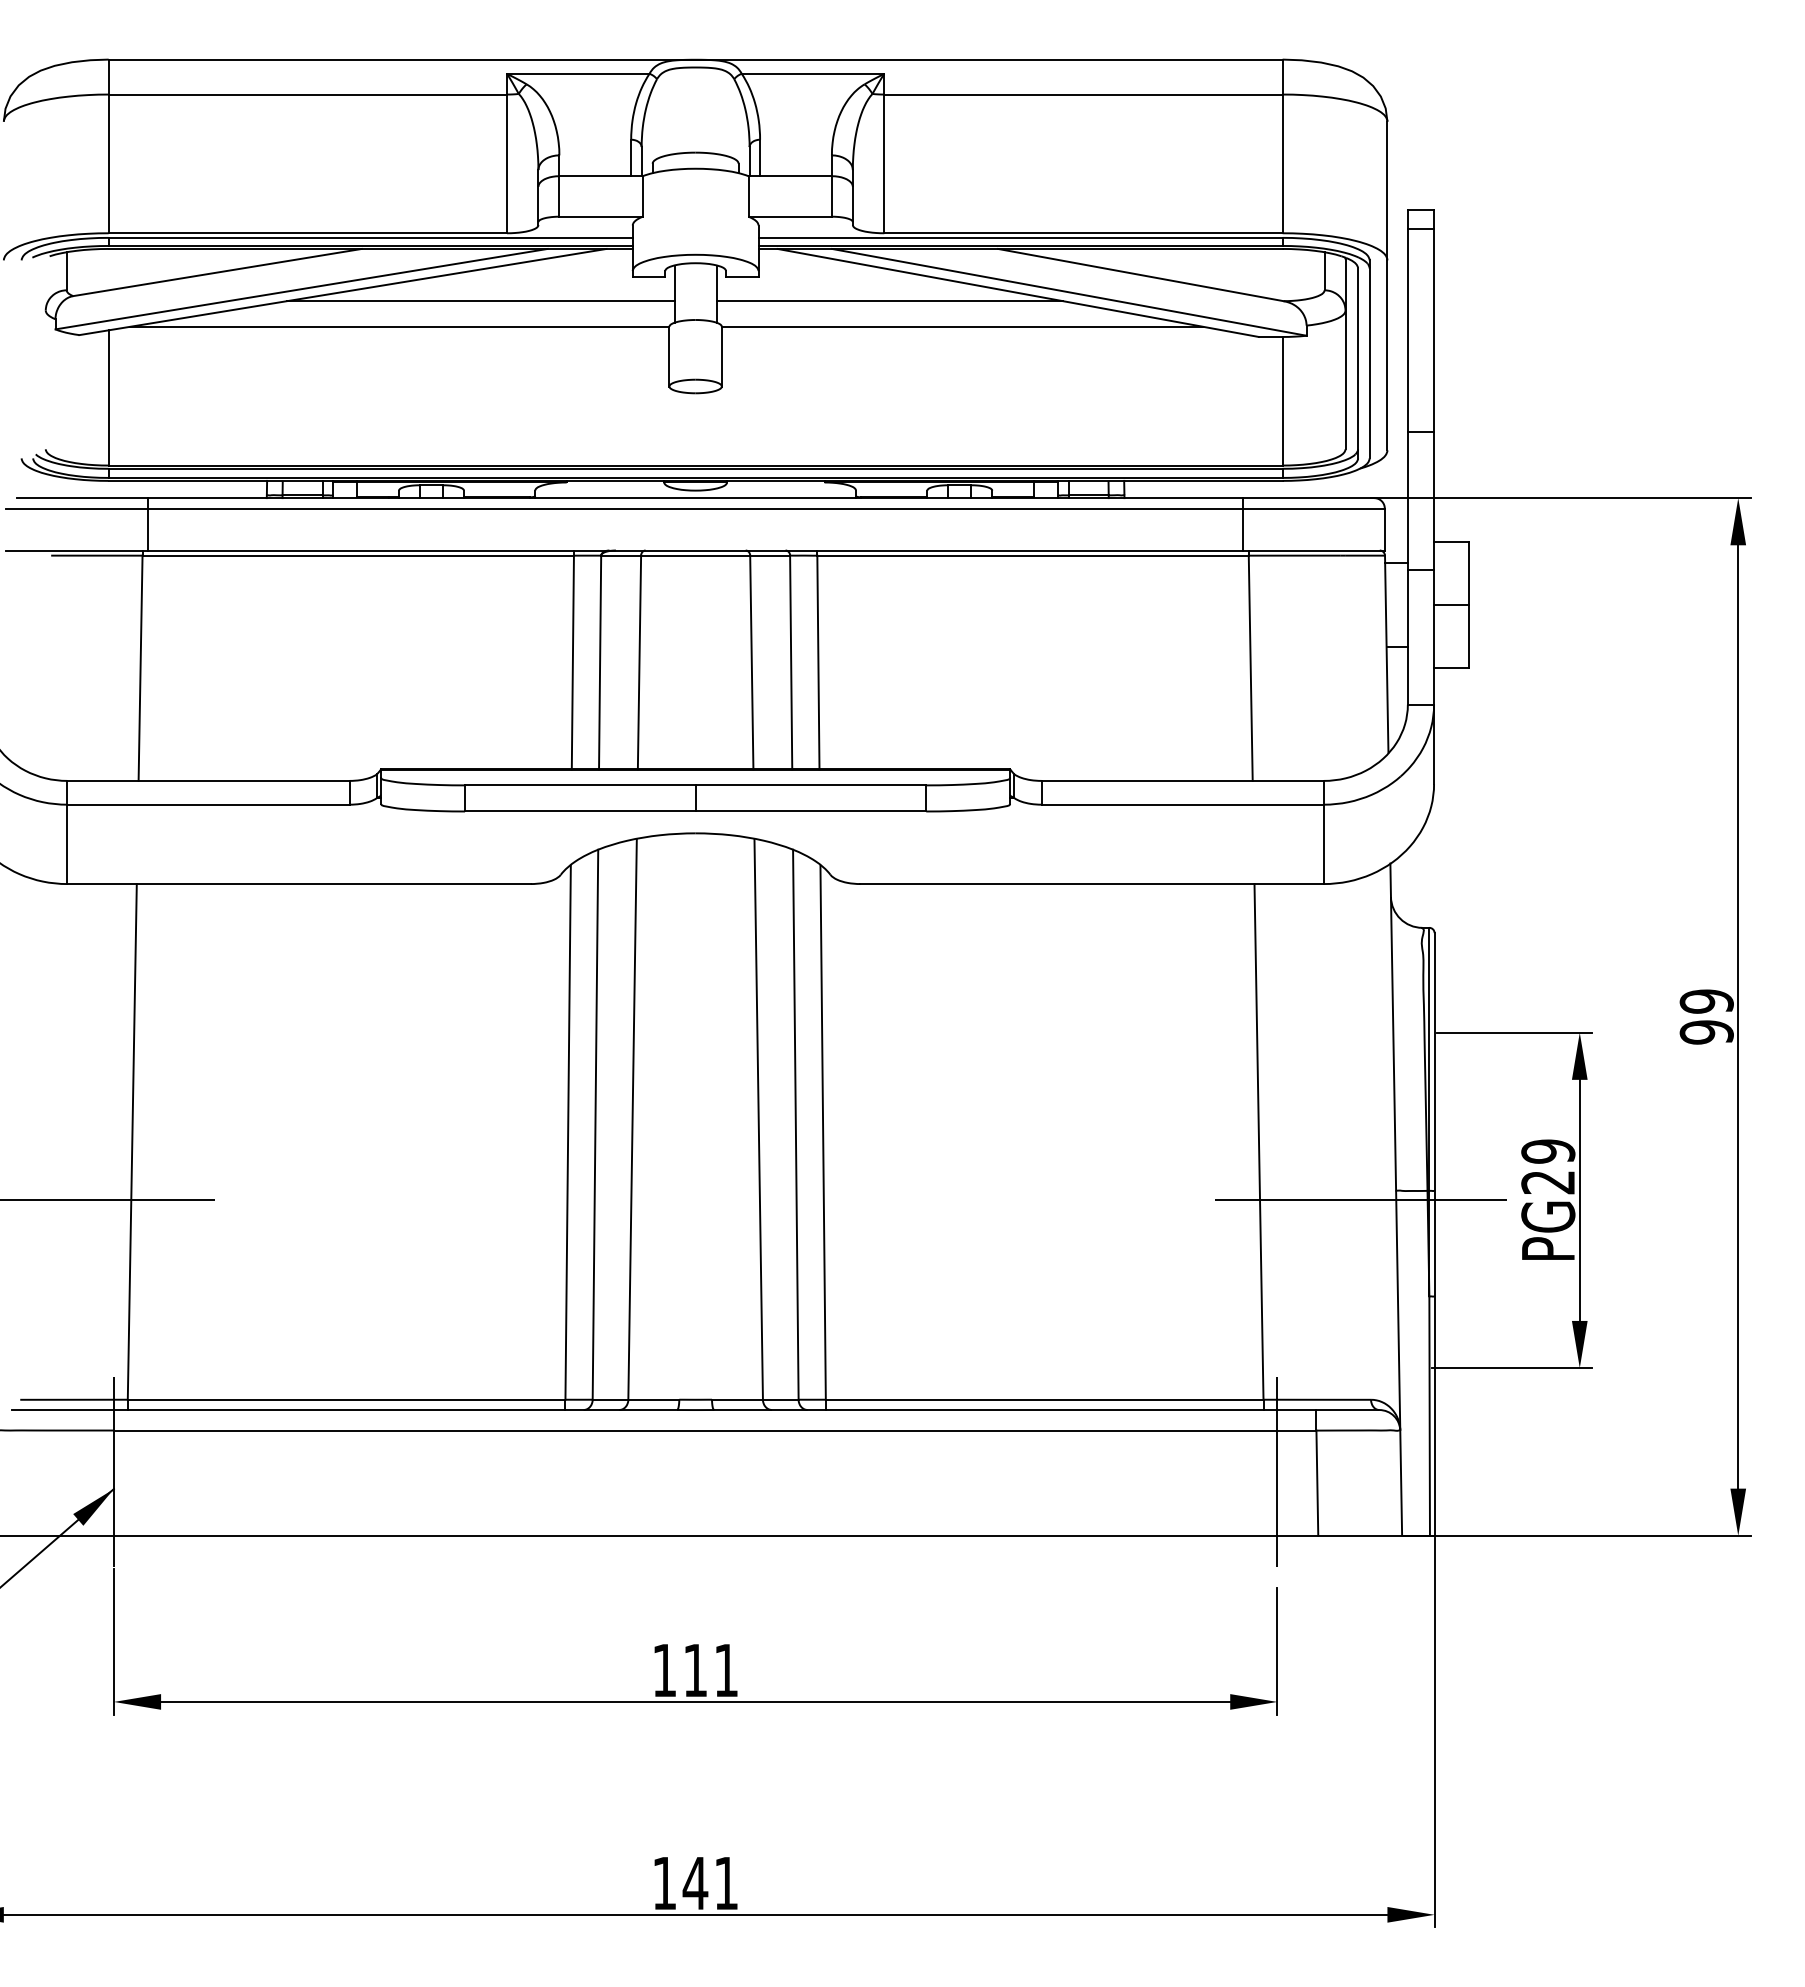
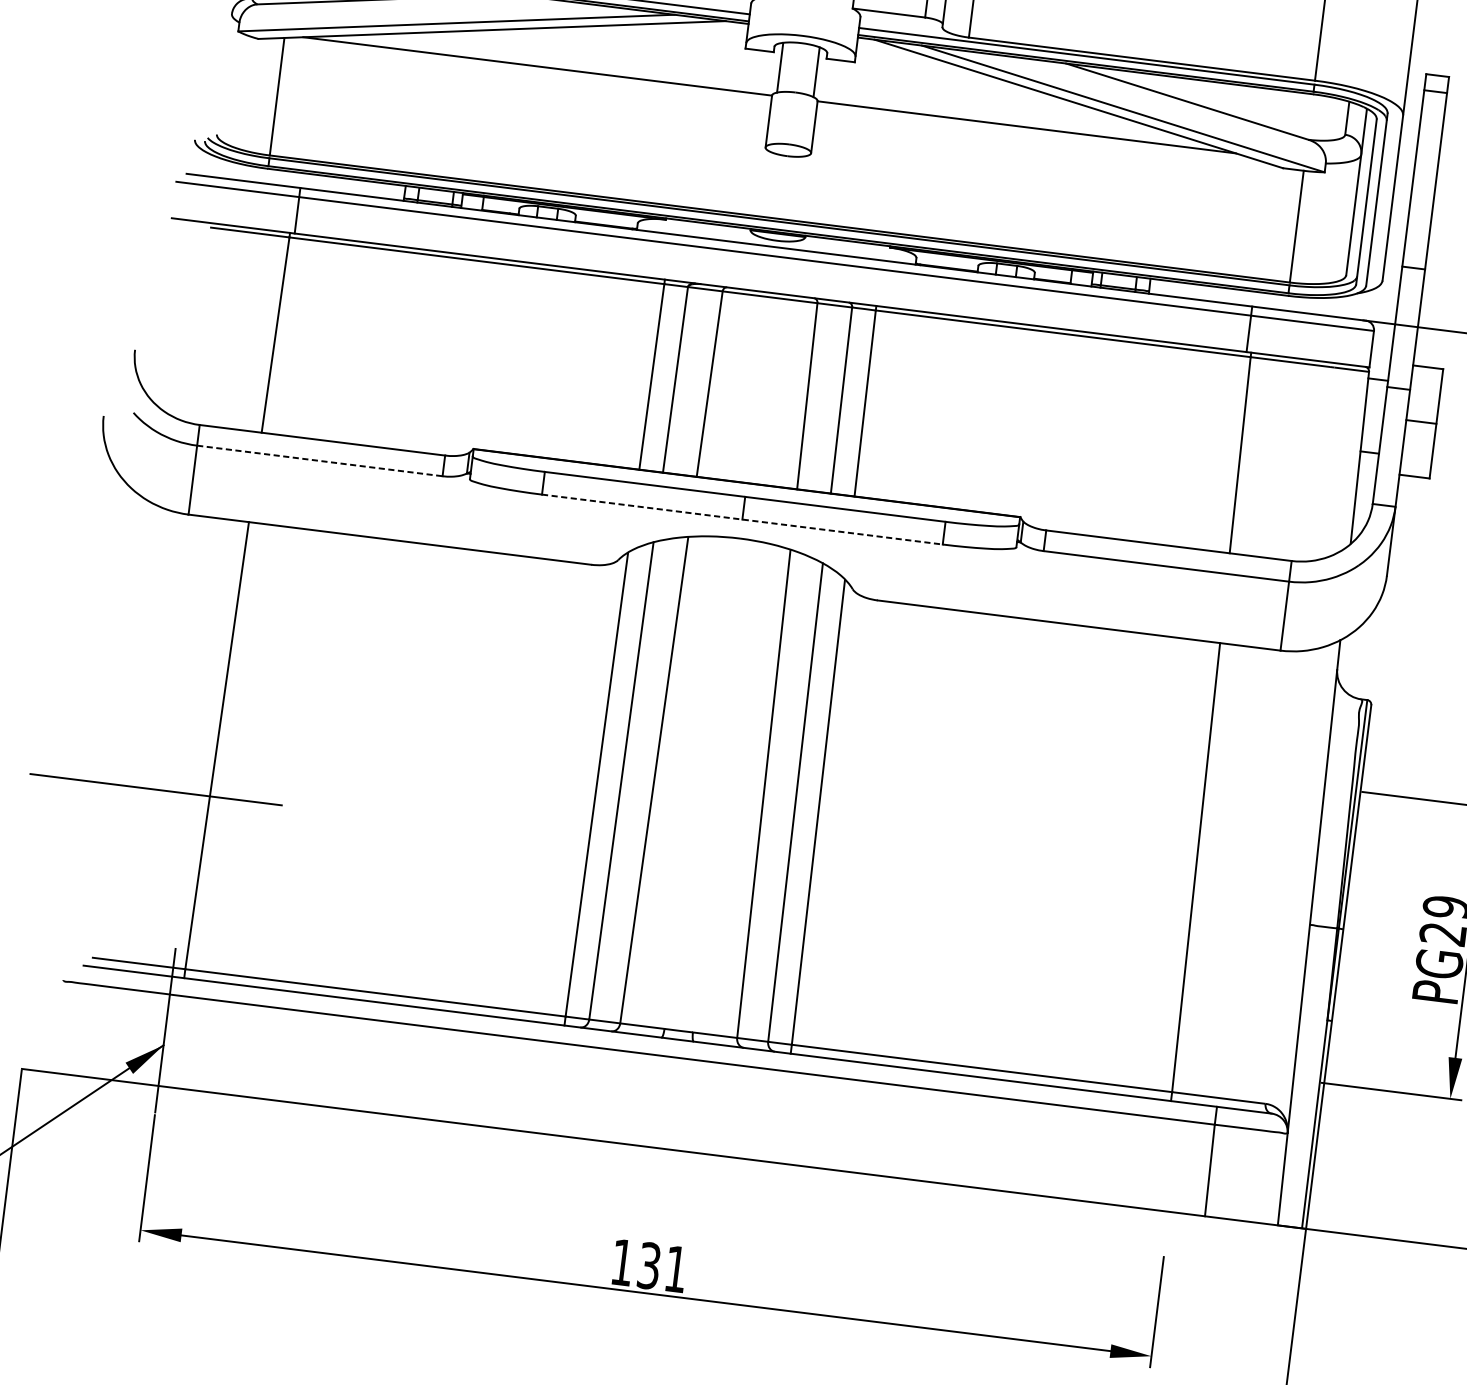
line: (480, 301) -> (610, 53), removed
line: (889, 301) -> (966, 97), removed
line: (209, 804) -> (320, 460), solid -> dashed
line: (695, 811) -> (742, 519), solid -> dashed
line: (1360, 1200) -> (1277, 929), removed
line: (1277, 1472) -> (1176, 1156), removed
text: (695, 1670) -> (649, 1265), 111 -> 131

